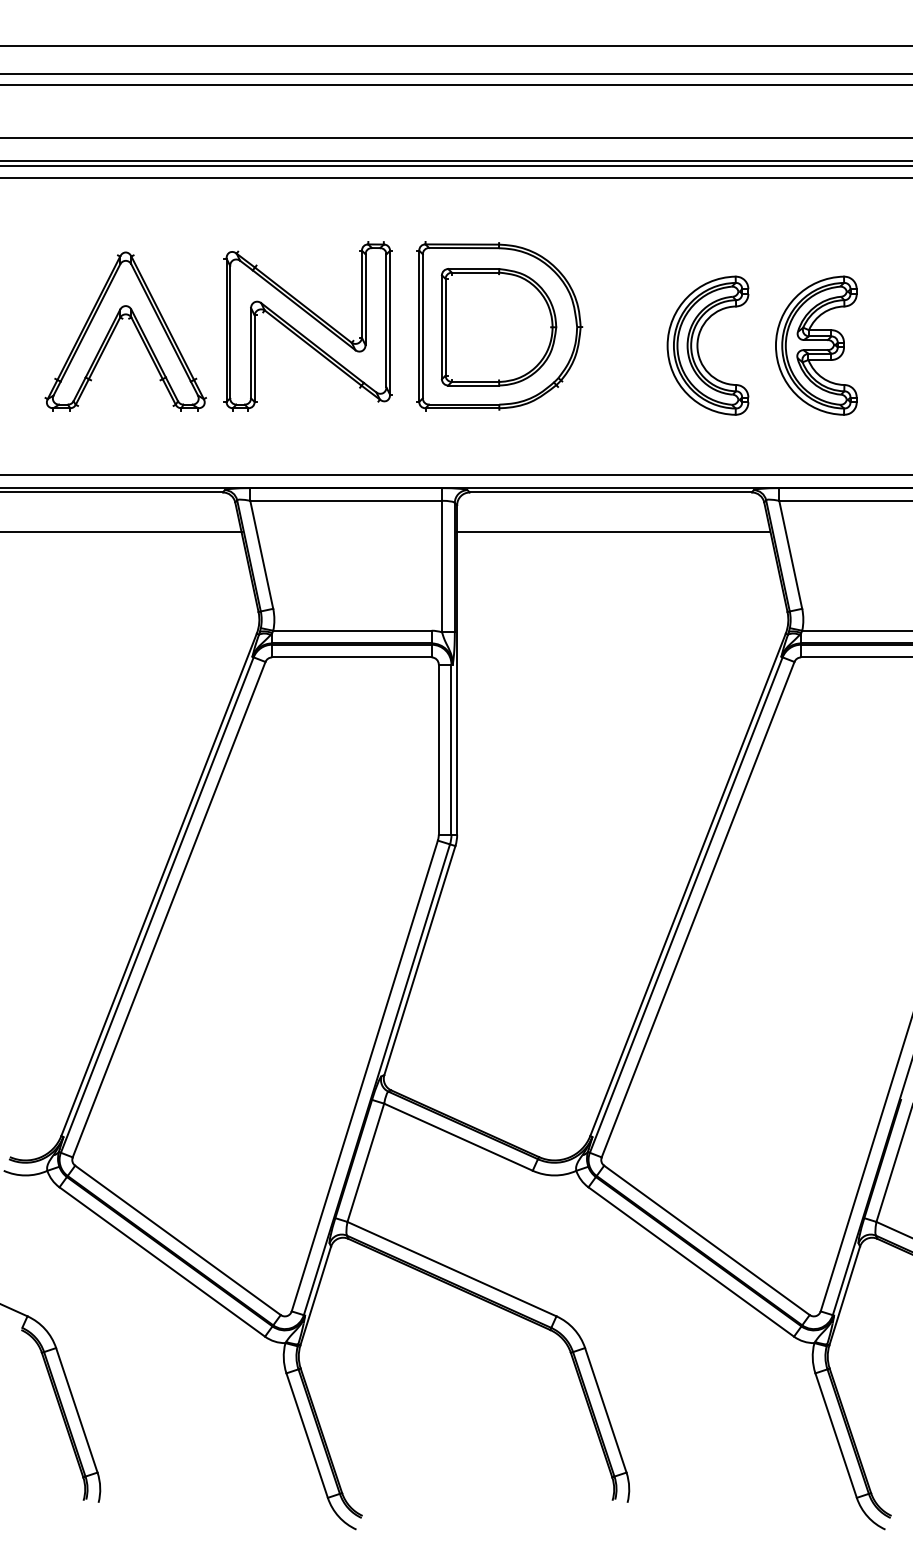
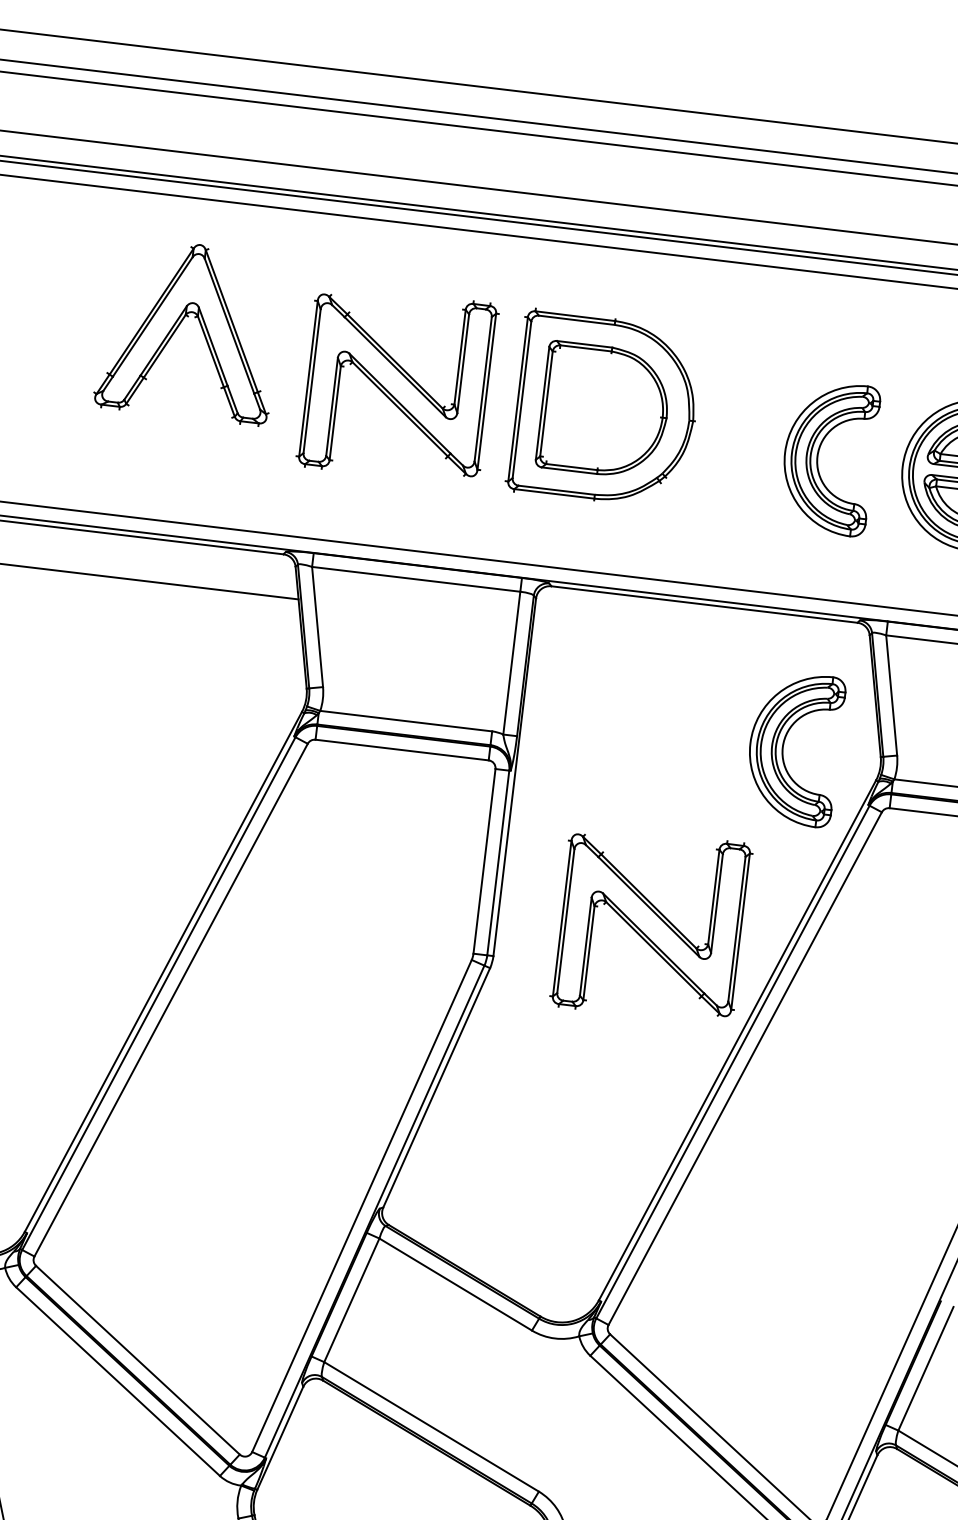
part: (116, 327) -> (180, 325), moved
line: (613, 531) -> (702, 647), removed
part: (698, 613) -> (783, 747), added
part: (596, 789) -> (650, 925), added

